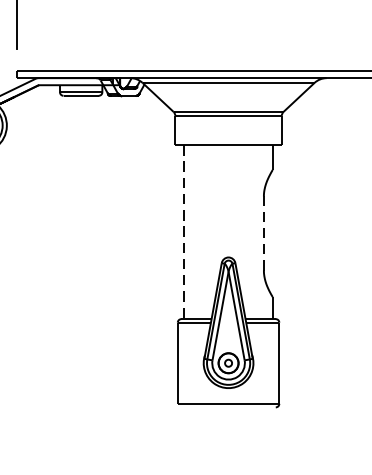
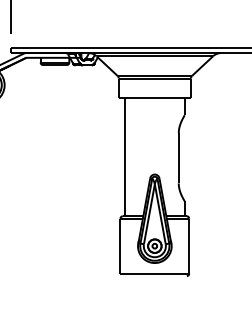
line: (183, 232) -> (124, 157), dashed -> solid
line: (263, 232) -> (178, 157), dashed -> solid

